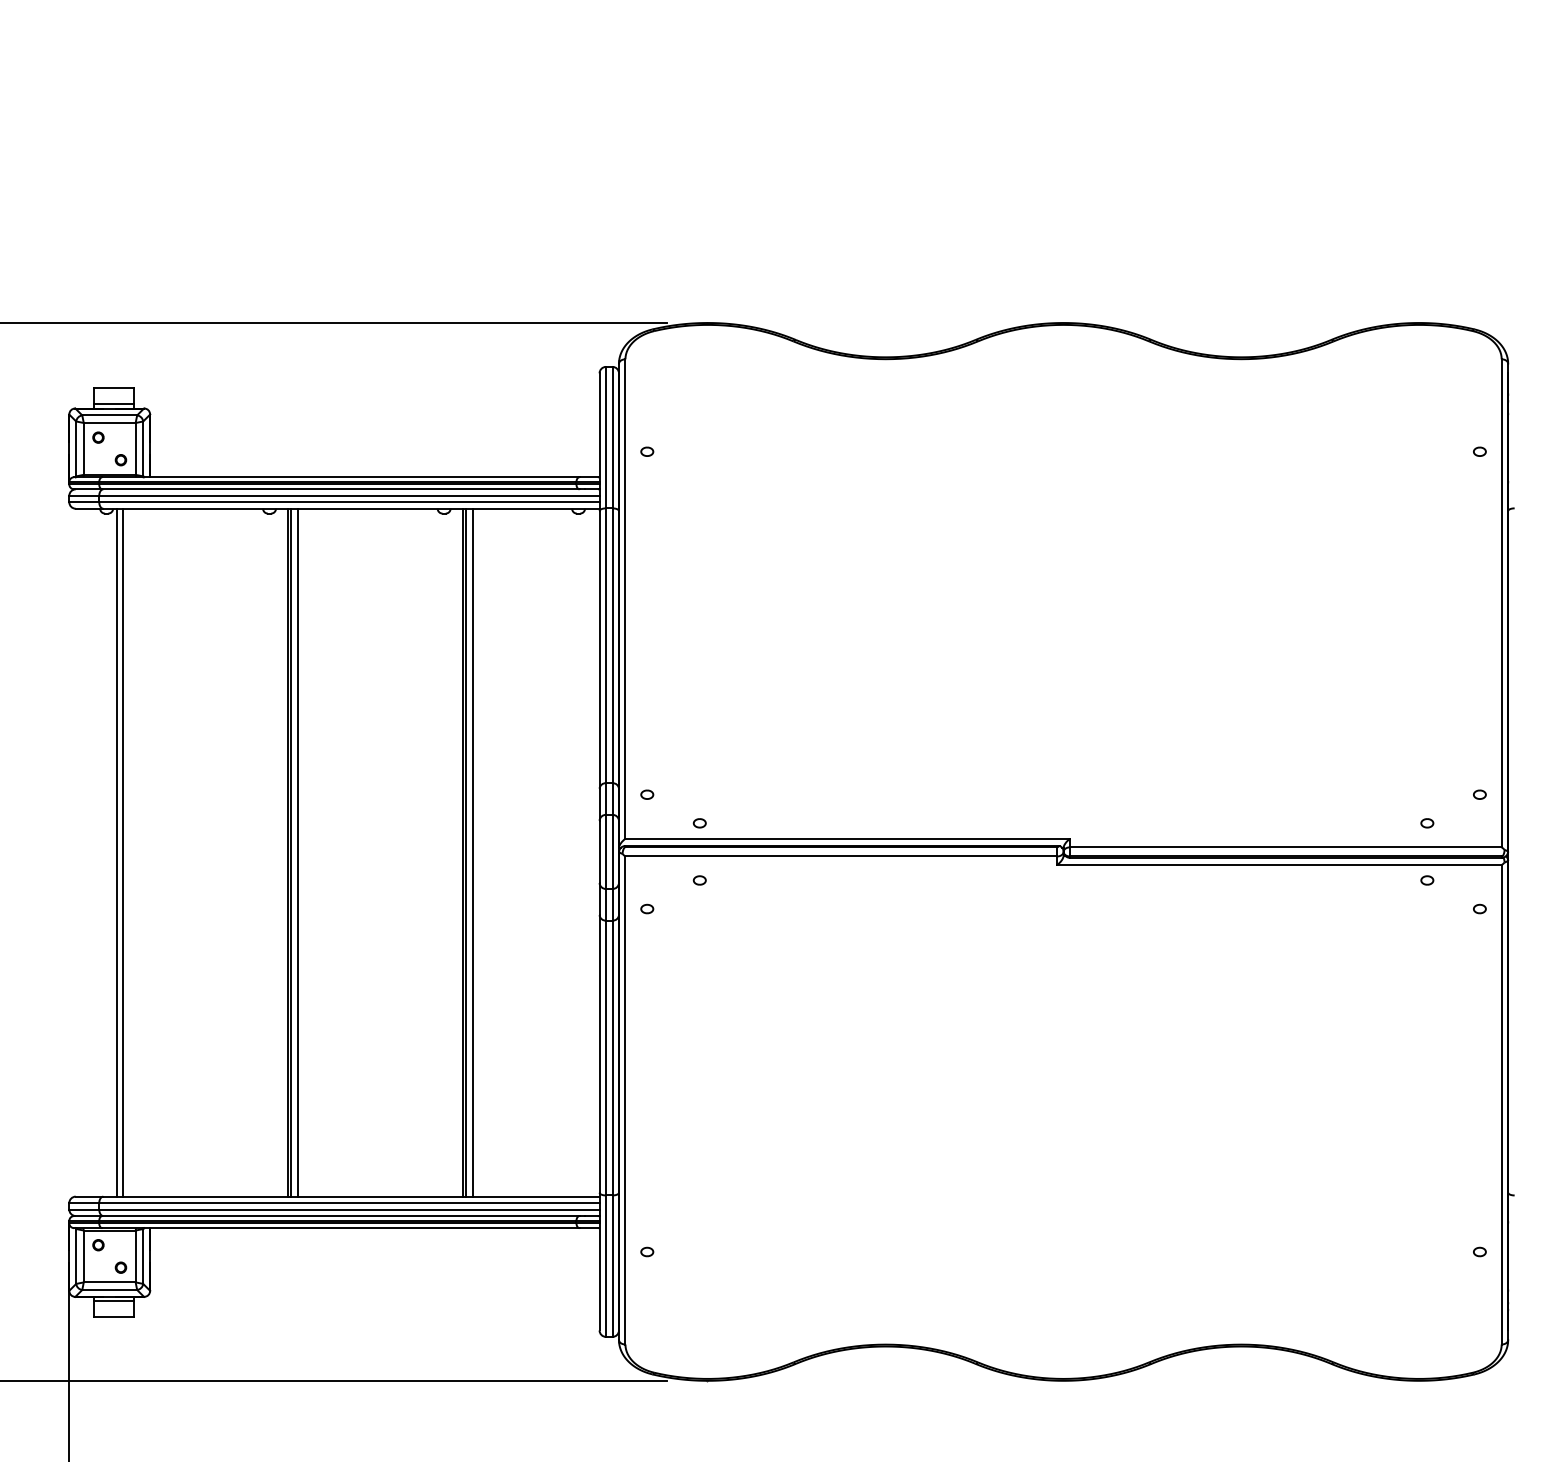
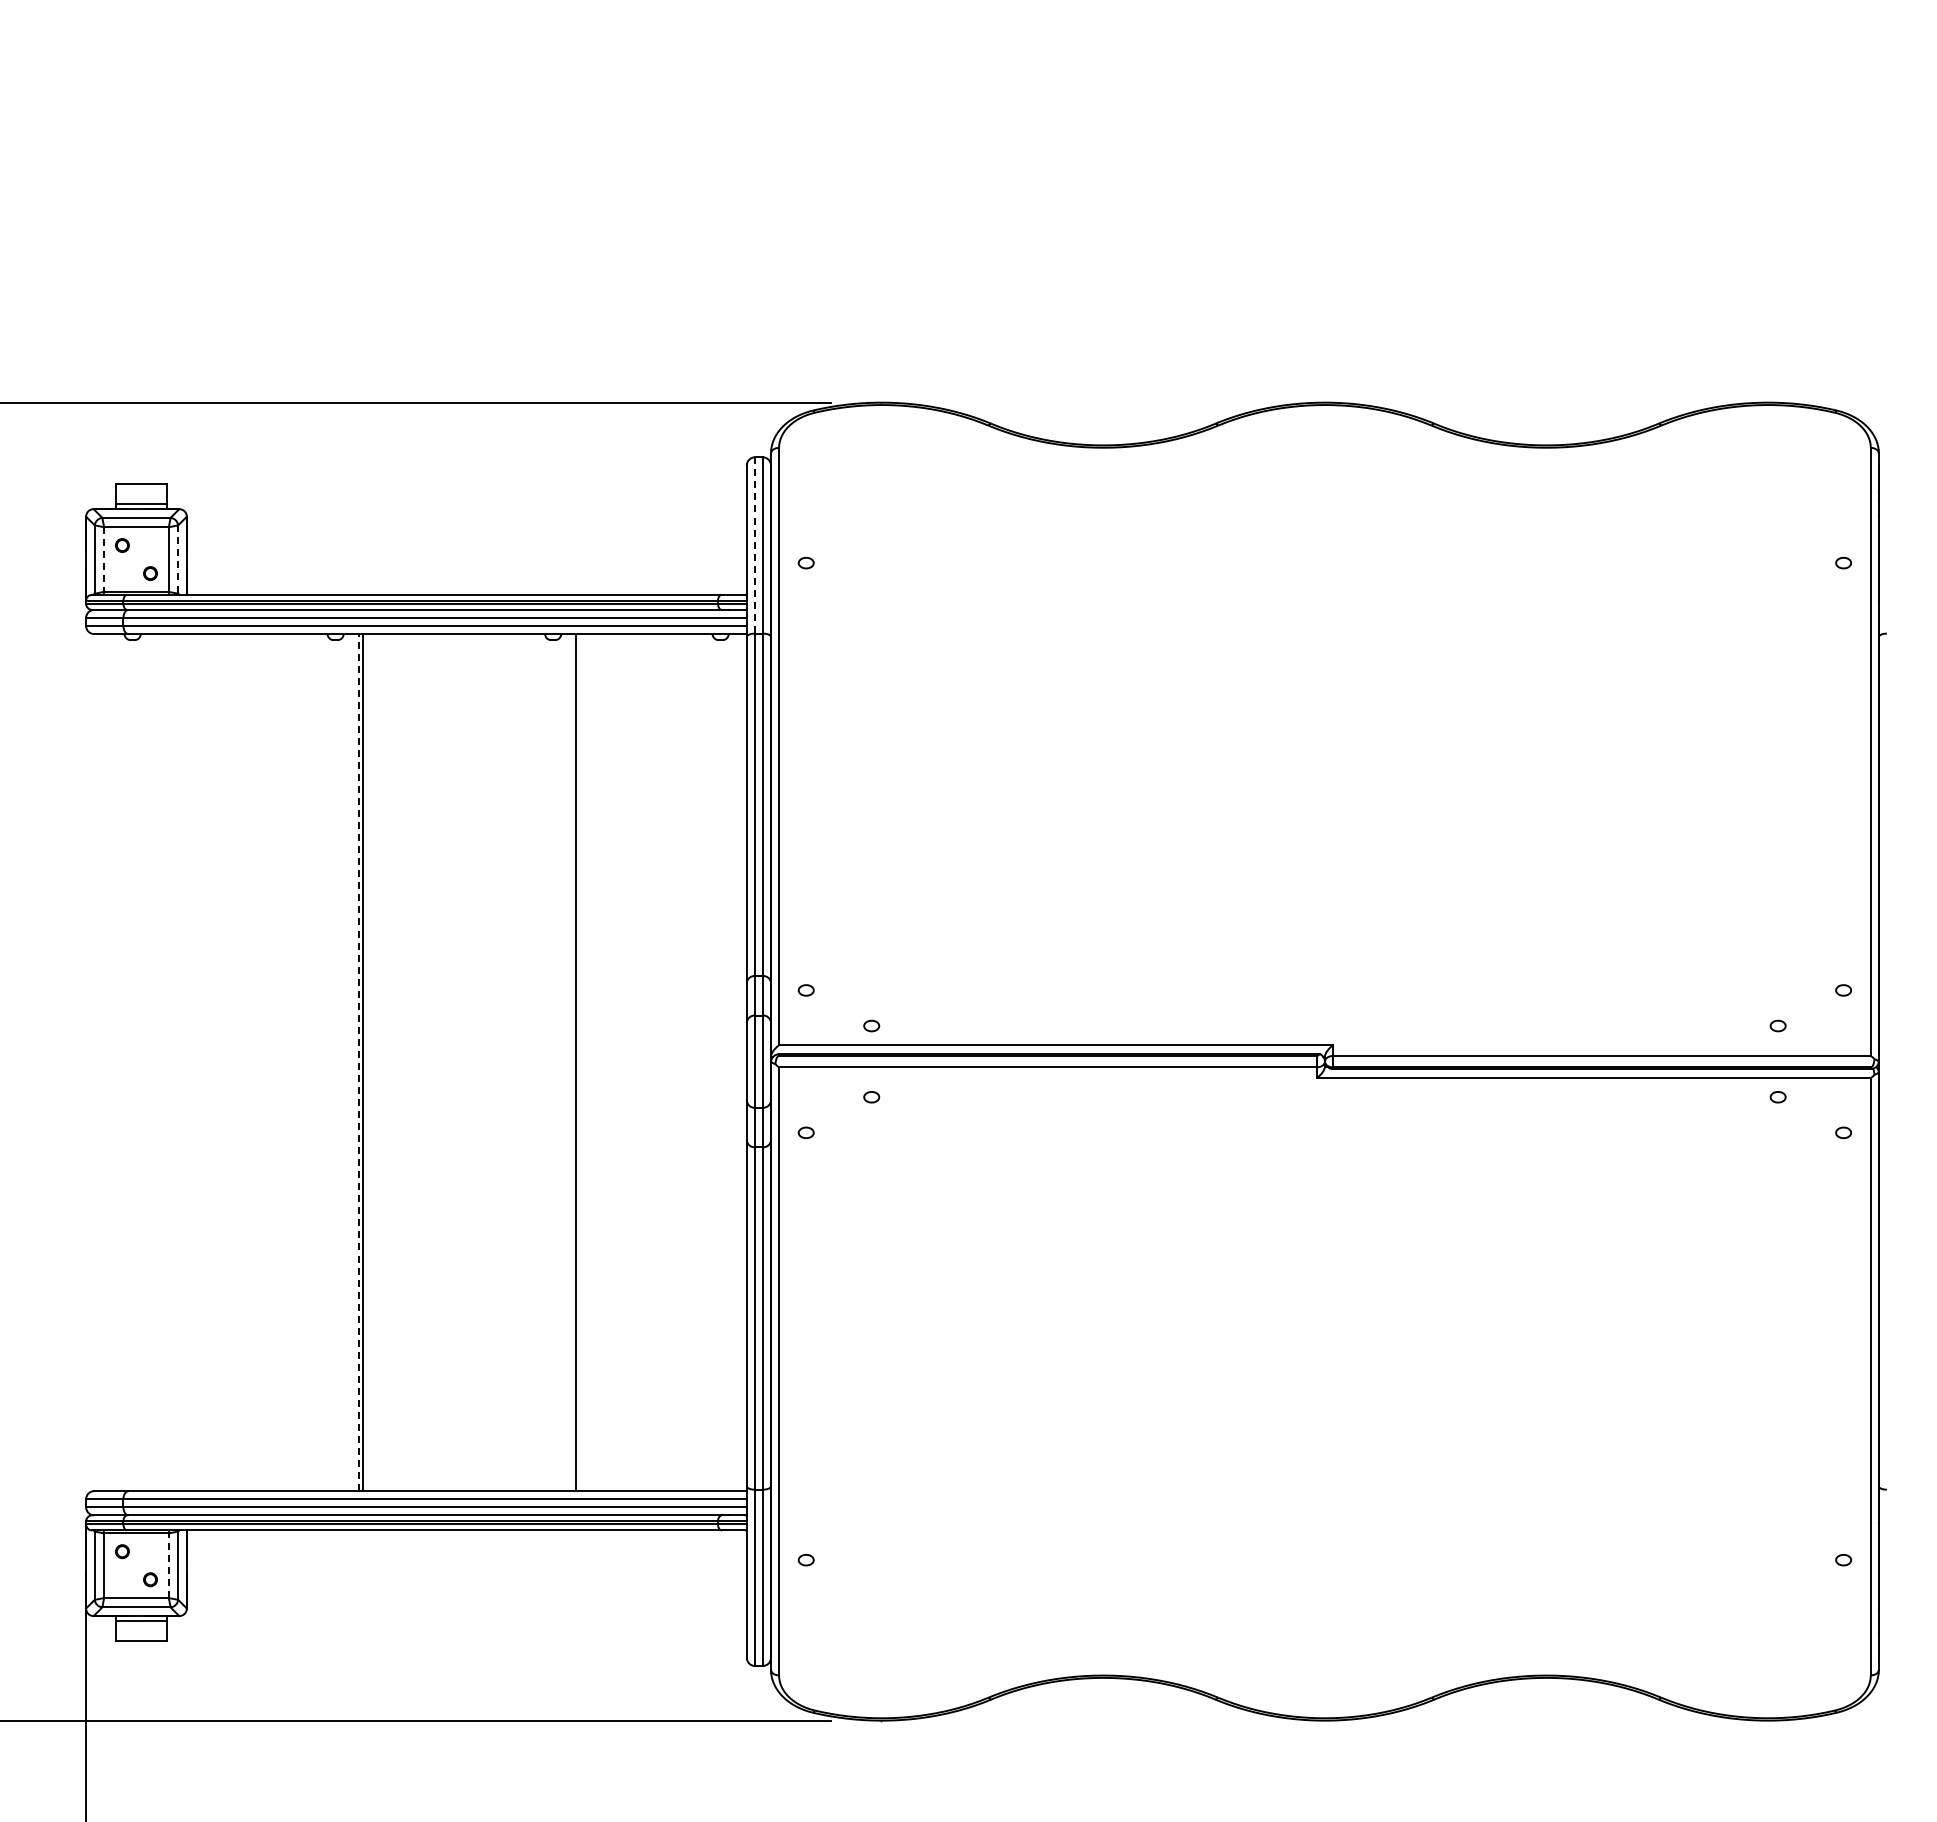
line: (605, 437) -> (754, 545), solid -> dashed
line: (84, 449) -> (104, 560), solid -> dashed
line: (143, 449) -> (178, 560), solid -> dashed
line: (116, 852) -> (145, 1062), removed
line: (123, 852) -> (153, 1062), removed
line: (287, 852) -> (358, 1062), solid -> dashed
line: (298, 852) -> (371, 1062), removed
line: (466, 852) -> (580, 1062), removed
line: (472, 852) -> (588, 1062), removed
line: (135, 1256) -> (168, 1565), solid -> dashed

